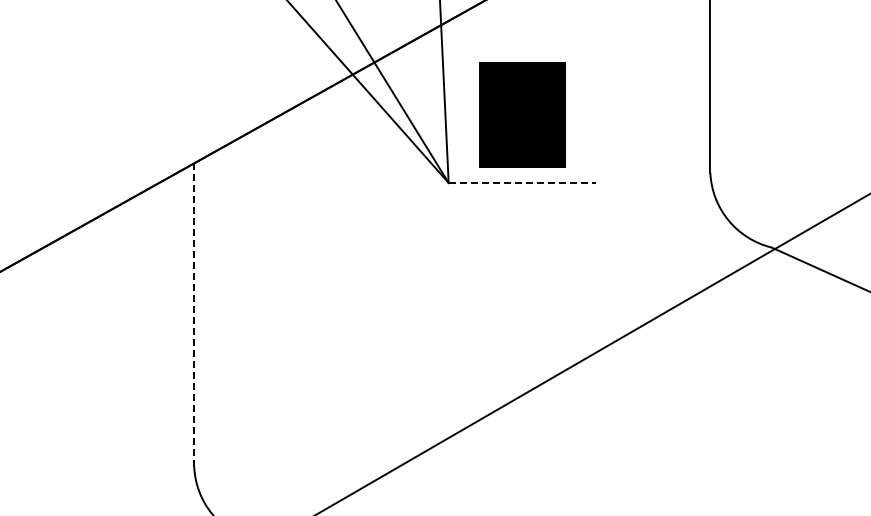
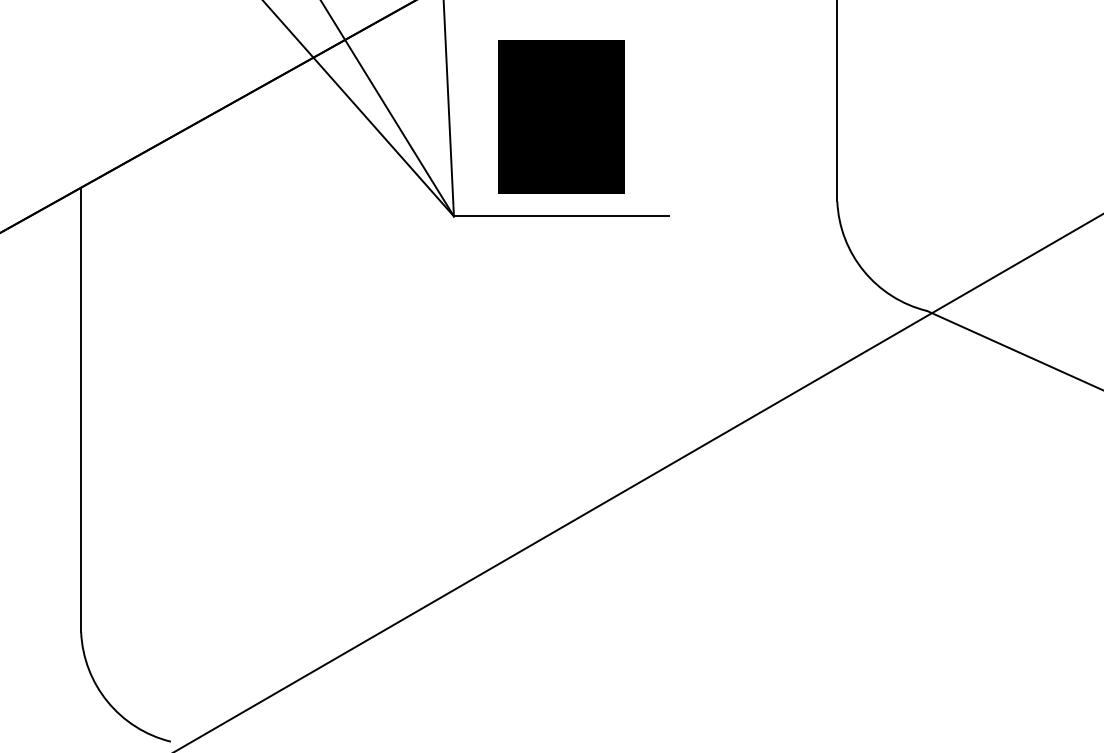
line: (522, 182) -> (562, 215), dashed -> solid
line: (194, 315) -> (81, 410), dashed -> solid

